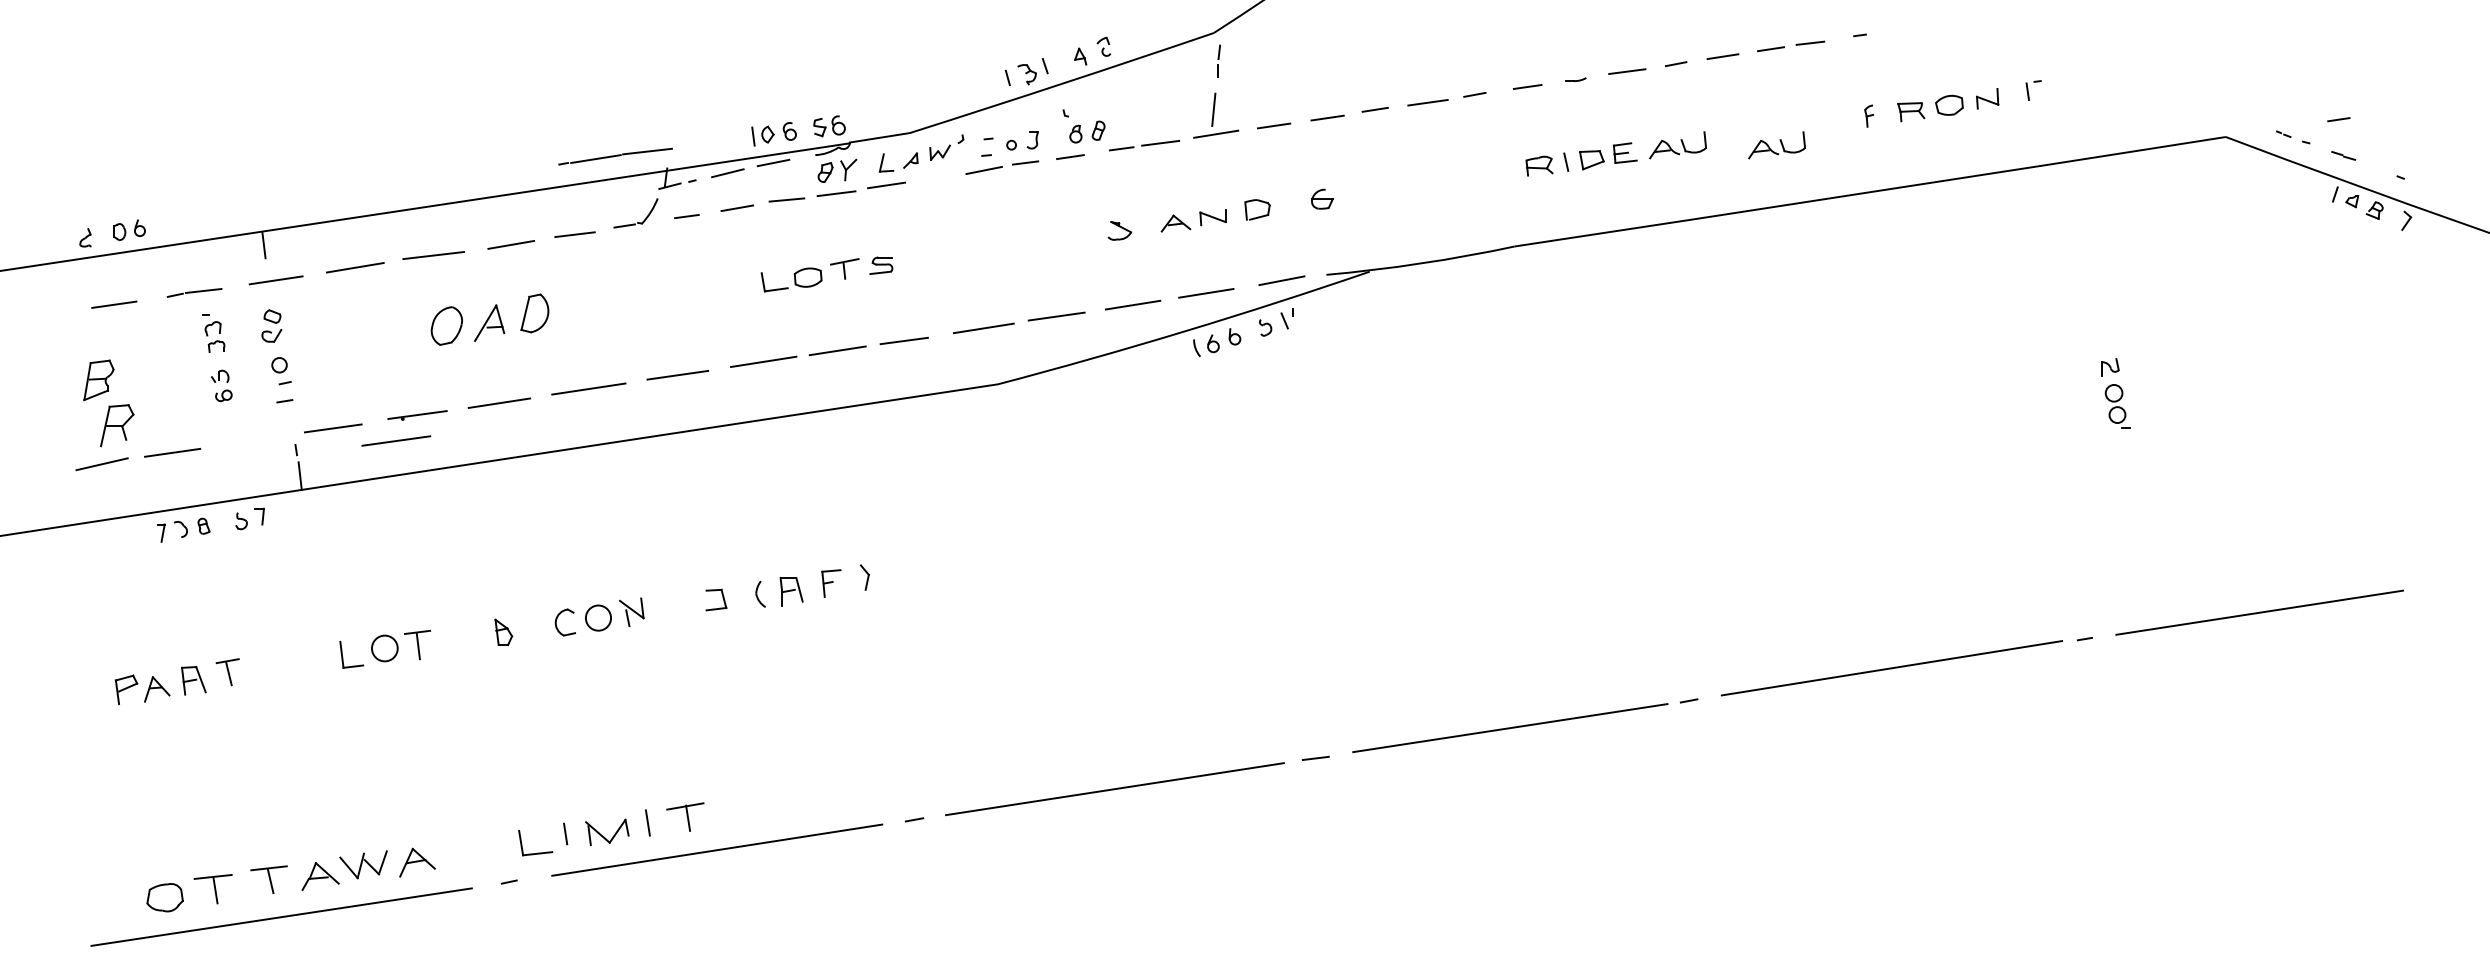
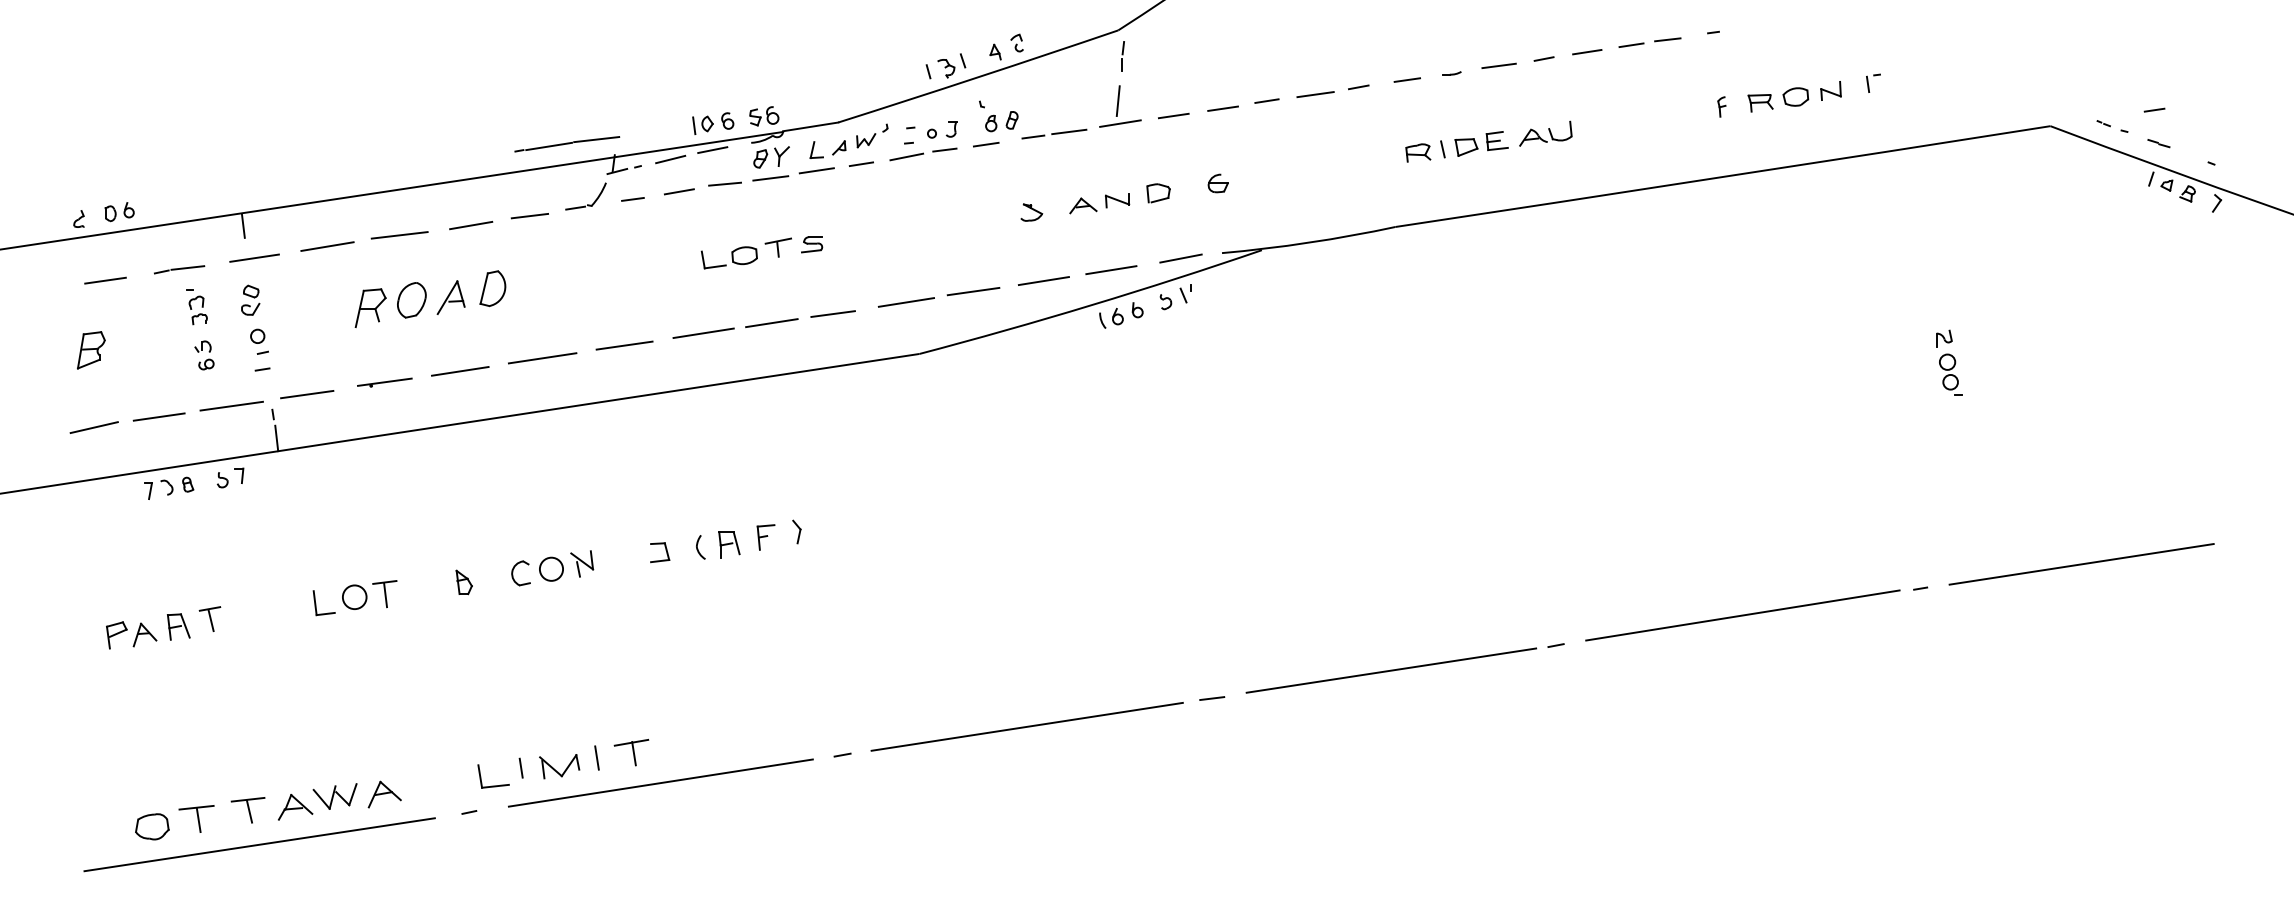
part: (1776, 145) -> (1636, 133), removed
line: (934, 178) -> (860, 164), added
part: (117, 425) -> (370, 308), moved
line: (396, 440) -> (231, 405), moved

